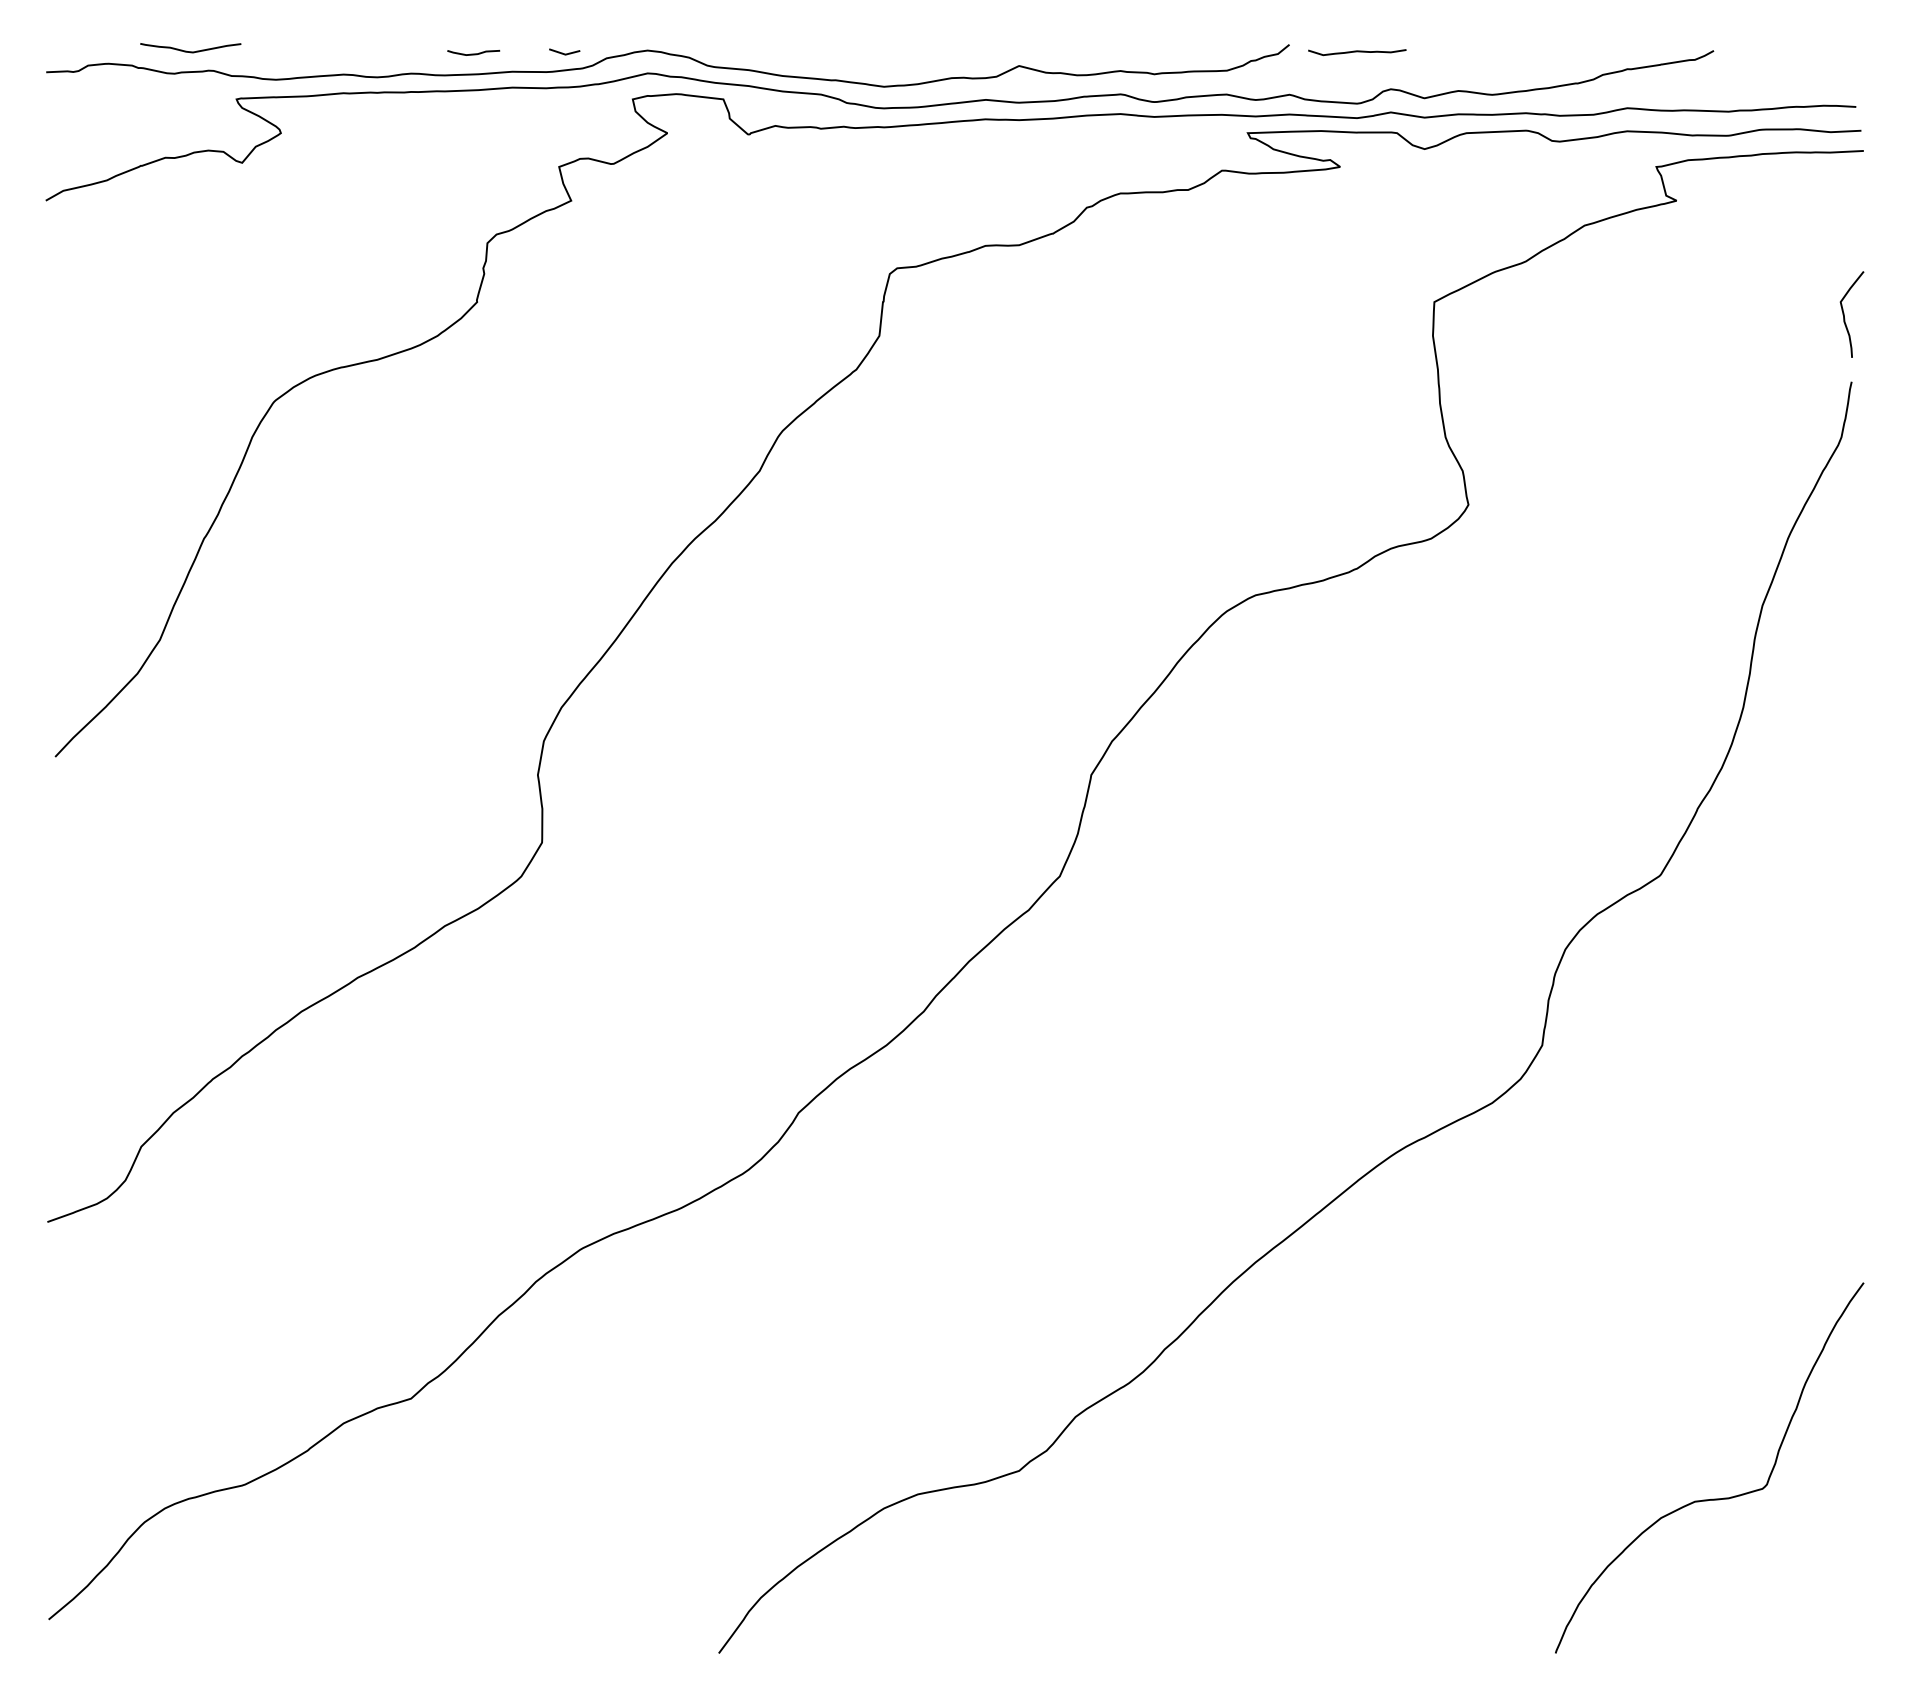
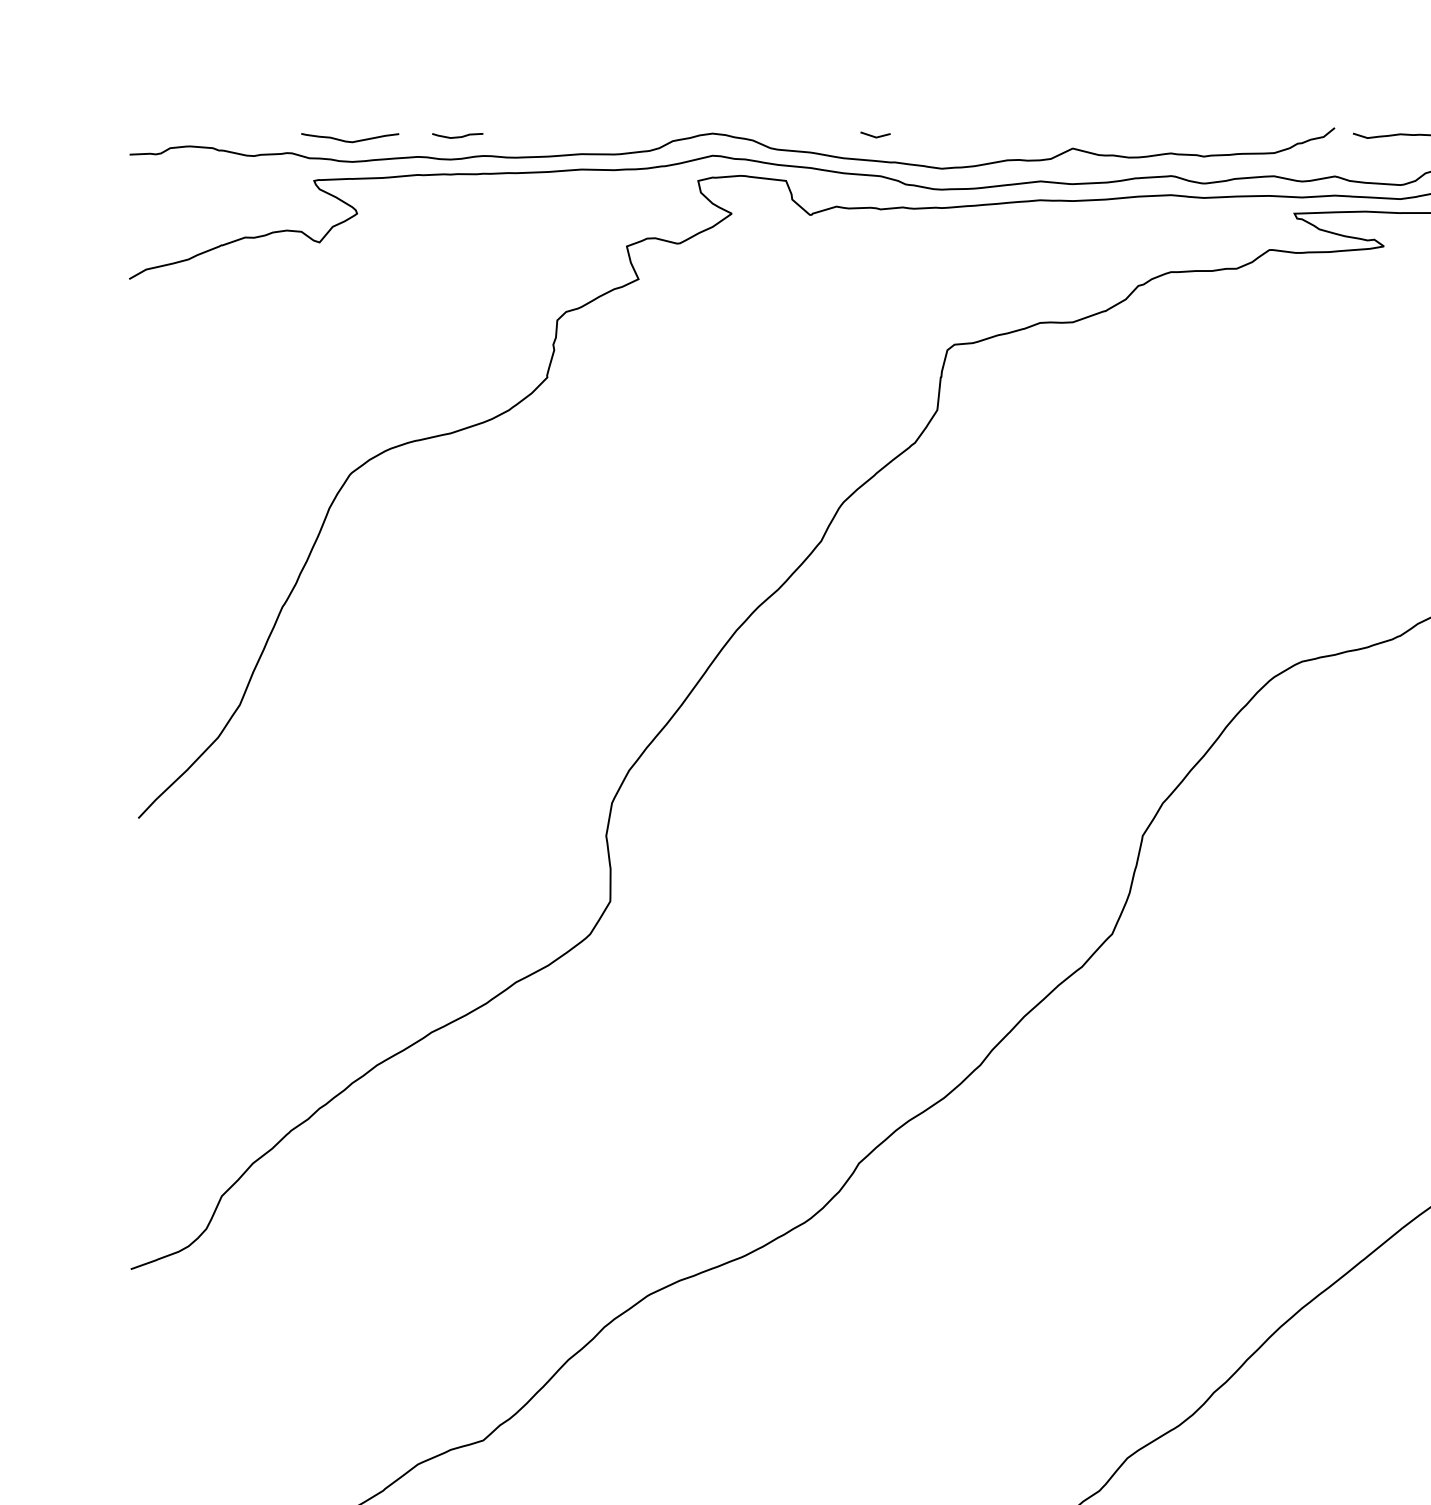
curve: (190, 51) -> (349, 141), moved
curve: (473, 53) -> (457, 136), moved
line: (564, 53) -> (875, 136), moved

